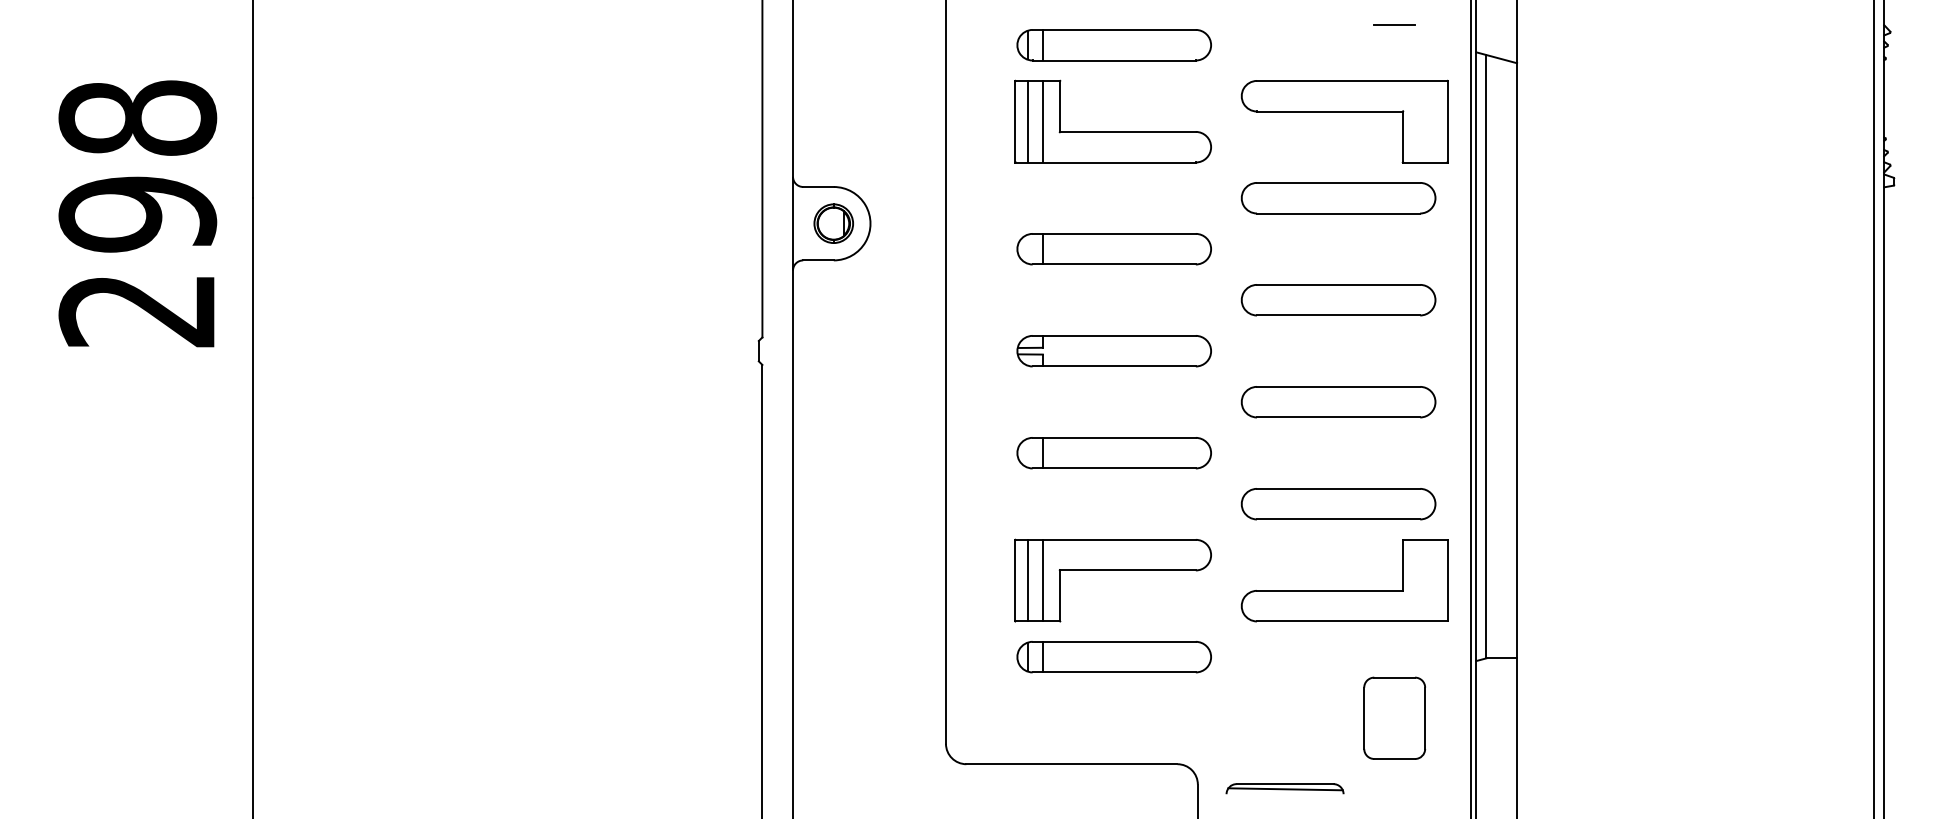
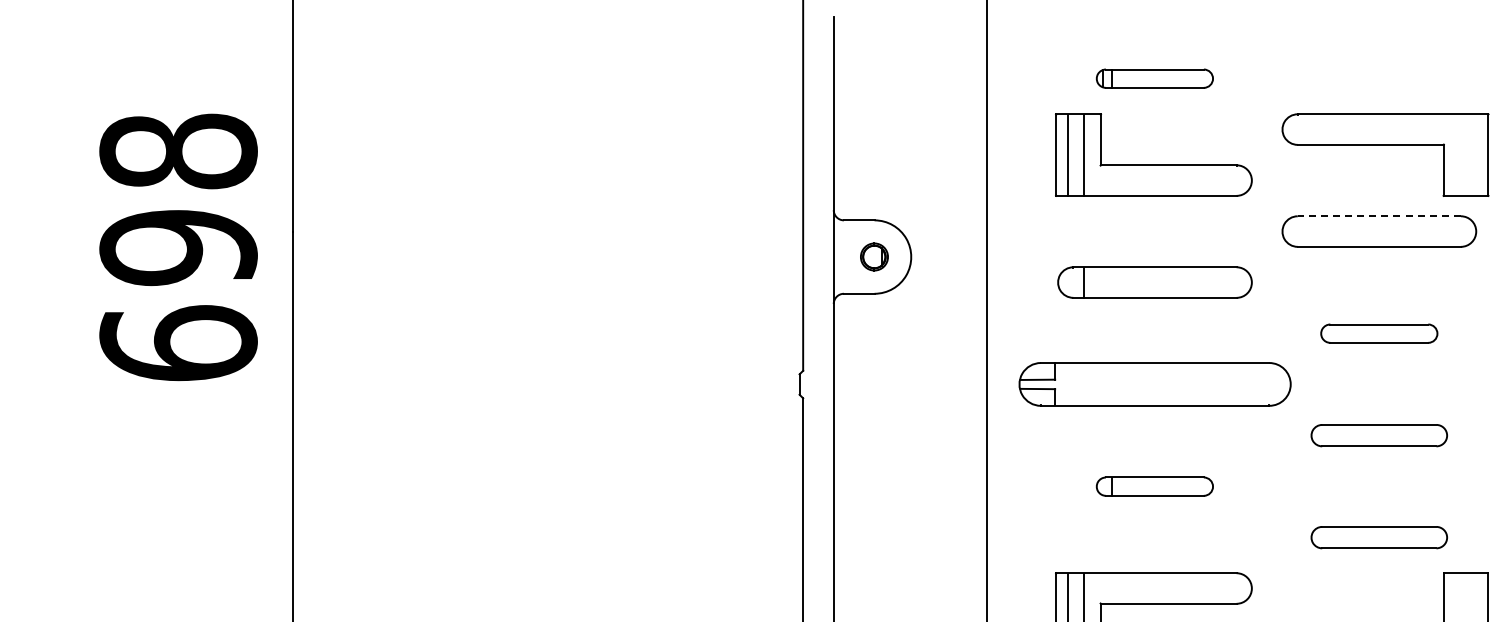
line: (1394, 24) -> (1435, 57), removed
part: (1113, 45) -> (1154, 78), size x0.6
line: (1338, 182) -> (1379, 215), solid -> dashed
part: (833, 223) -> (874, 256), size x0.7
part: (1338, 300) -> (1379, 333), size x0.6
text: (137, 309) -> (178, 342), 298 -> 698
part: (1113, 351) -> (1154, 384), size x1.4
part: (1338, 402) -> (1379, 435), size x0.7
part: (1113, 453) -> (1154, 486), size x0.6
part: (1338, 504) -> (1379, 537), size x0.7

